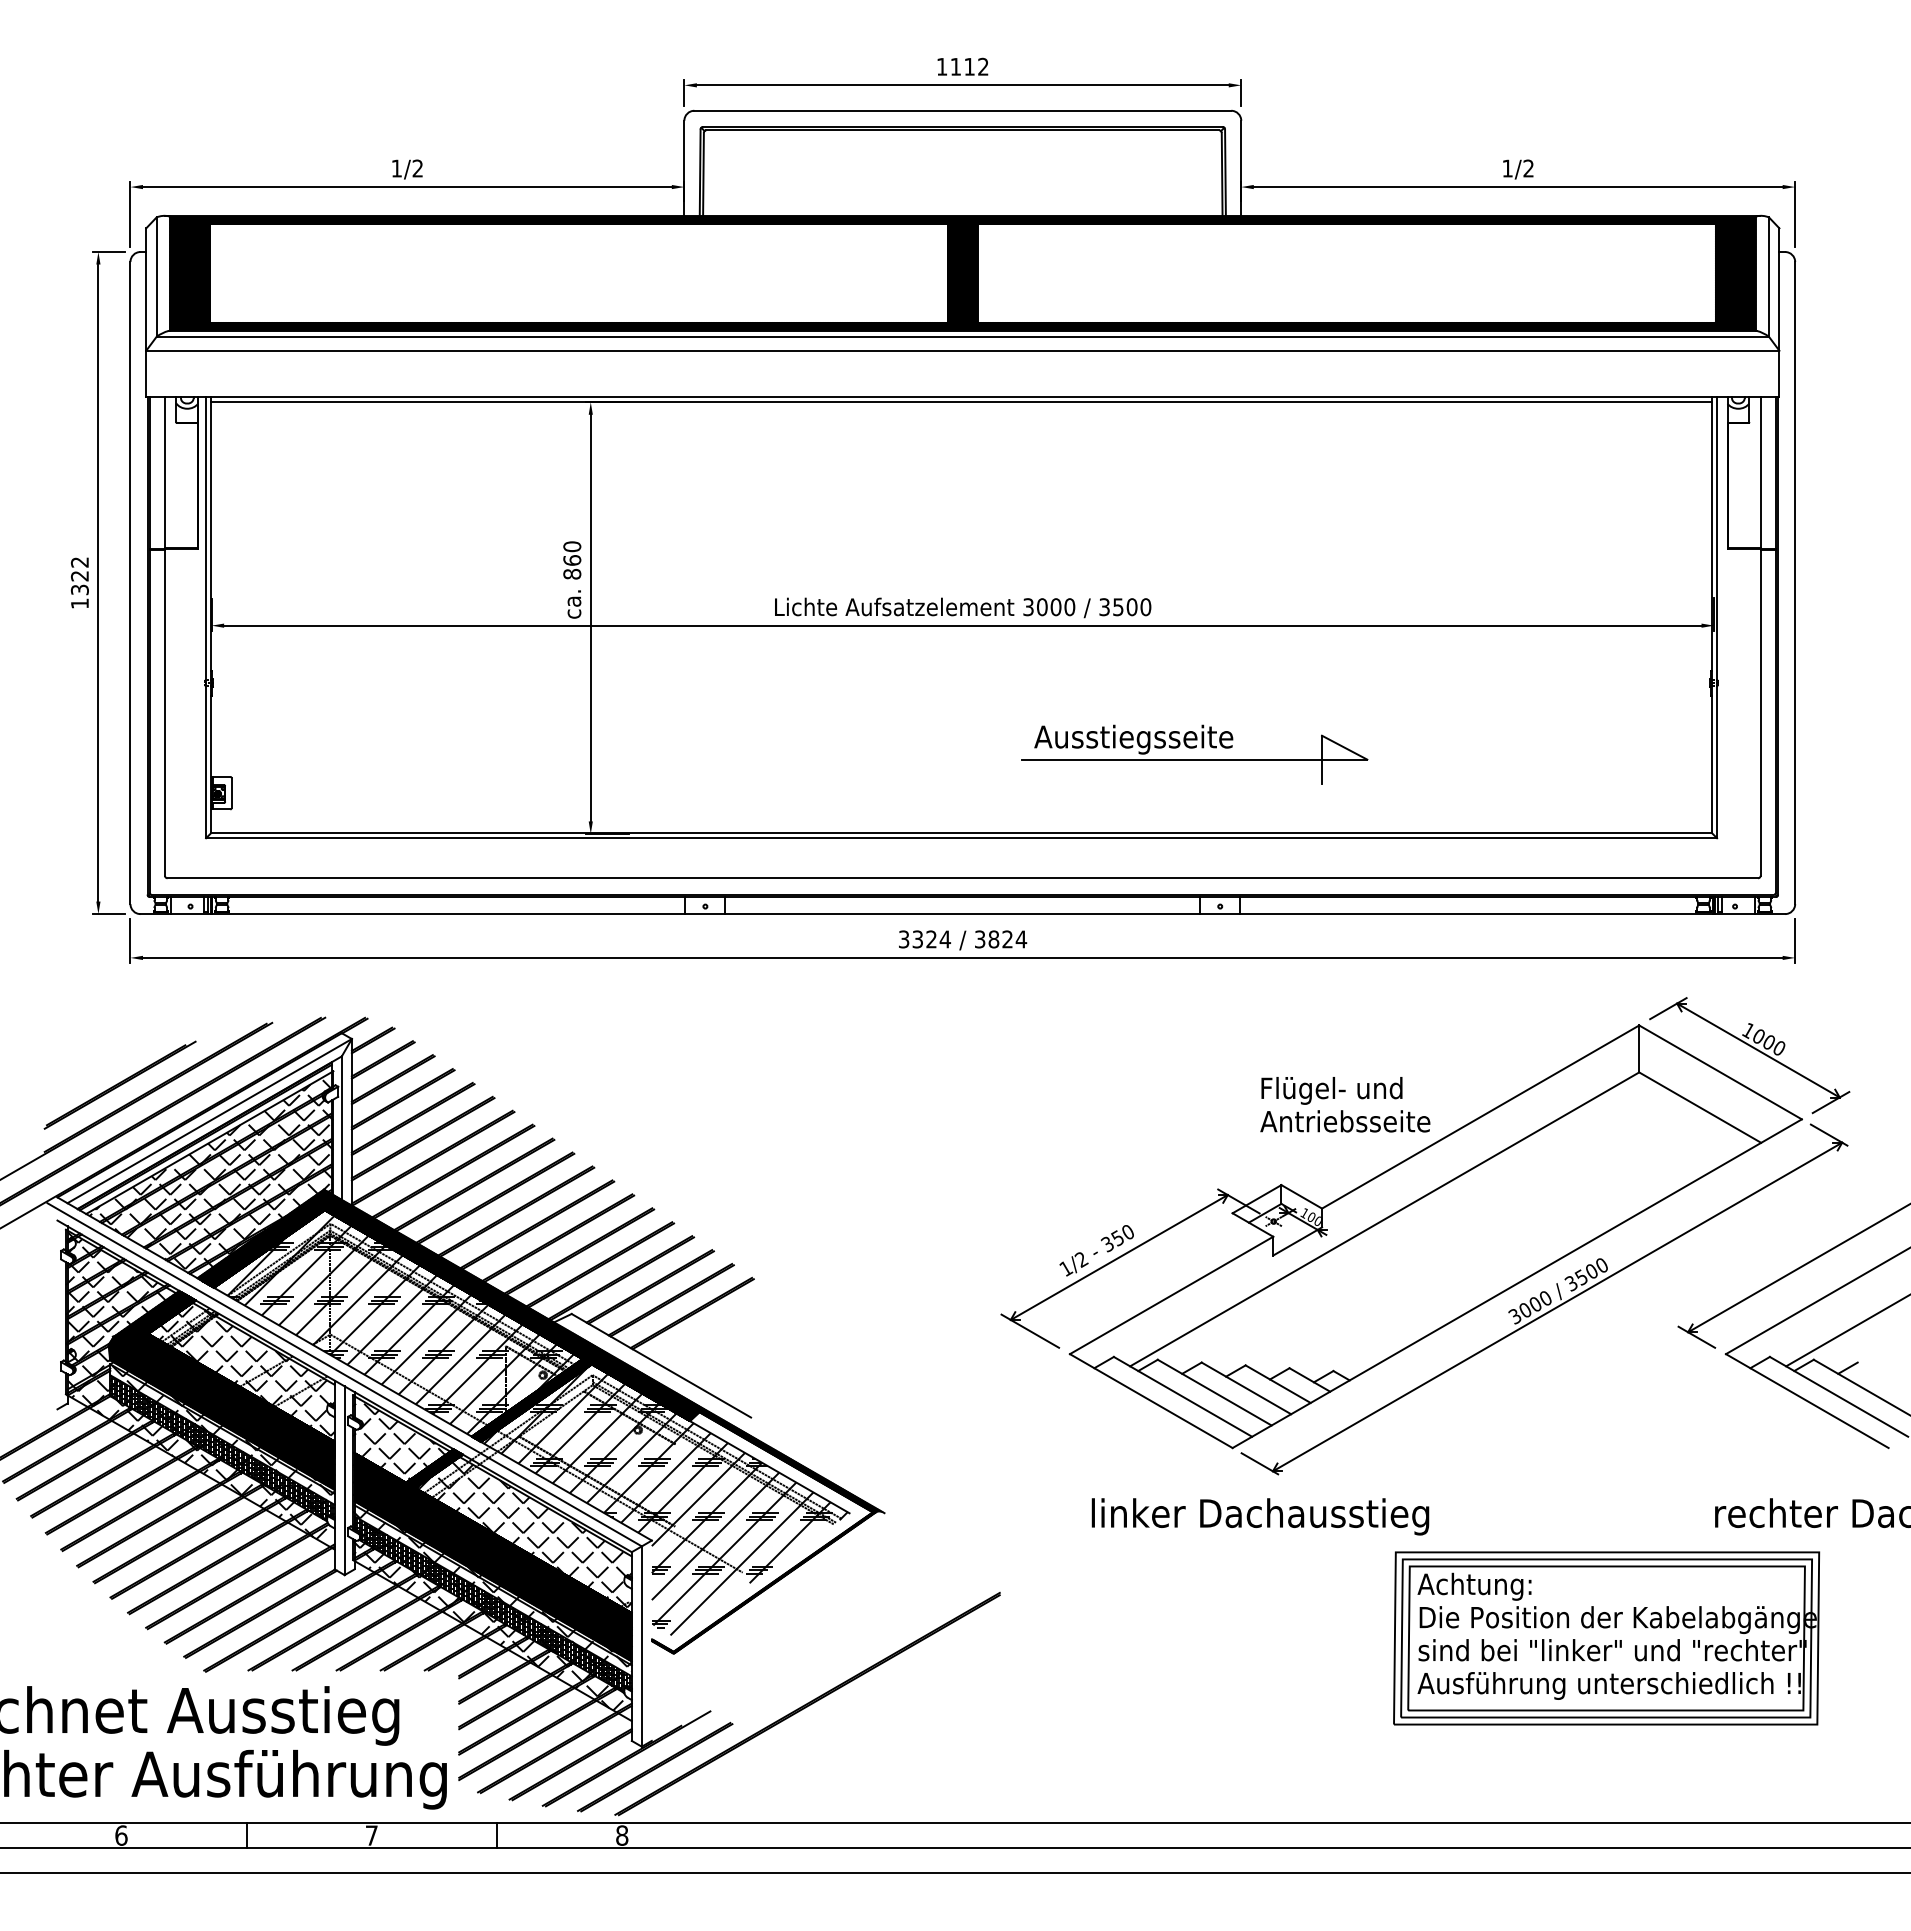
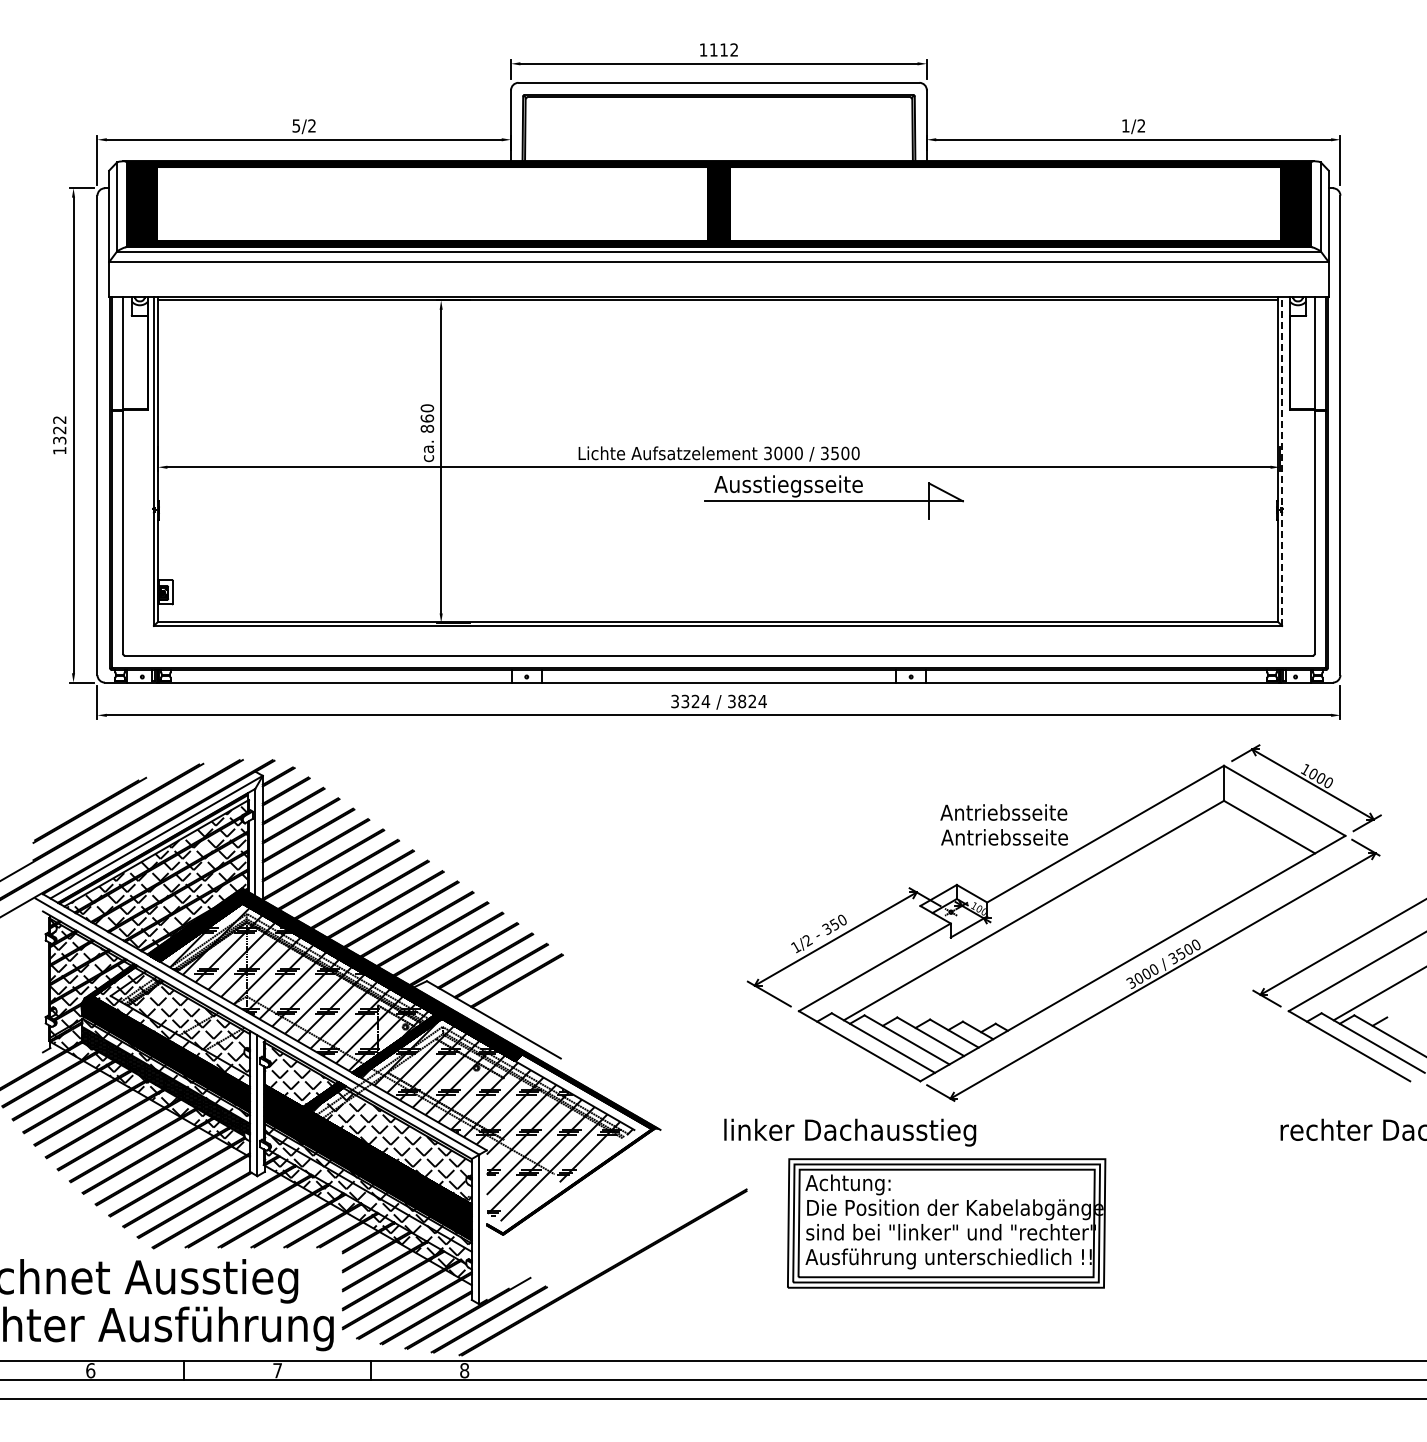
text: (397, 167) -> (296, 125), 1/2 -> 5/2
line: (1717, 617) -> (1282, 461), solid -> dashed
part: (1193, 754) -> (833, 497), moved
text: (1343, 1090) -> (1003, 814), Flügel- und -> Antriebsseite
hatch: (229, 1374) -> (171, 1026), removed
text: (1260, 1516) -> (850, 1132), moved
hatch: (492, 1603) -> (367, 1197), removed
part: (1606, 1638) -> (946, 1223), moved

